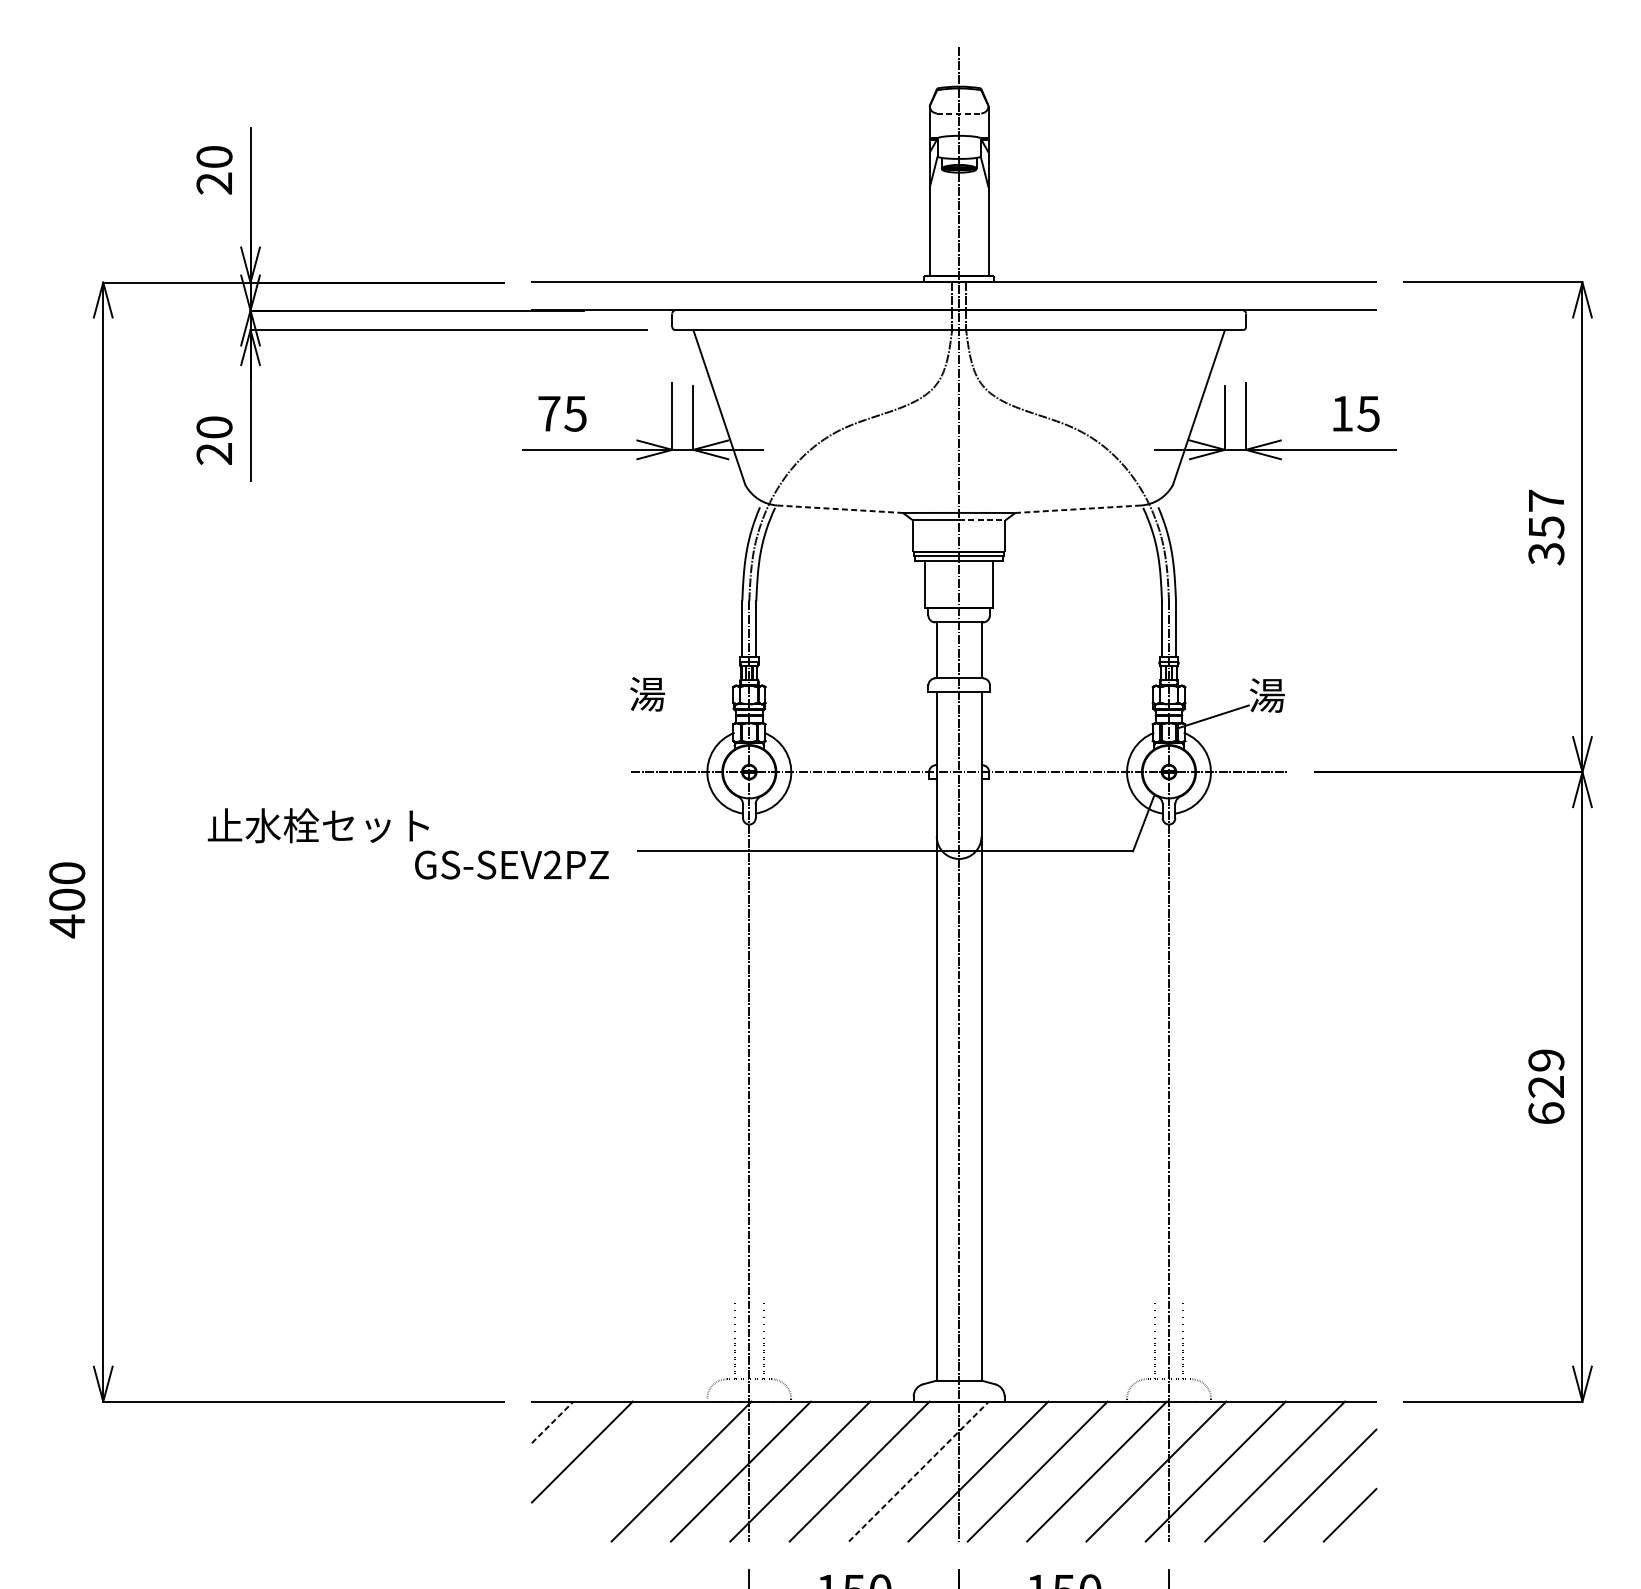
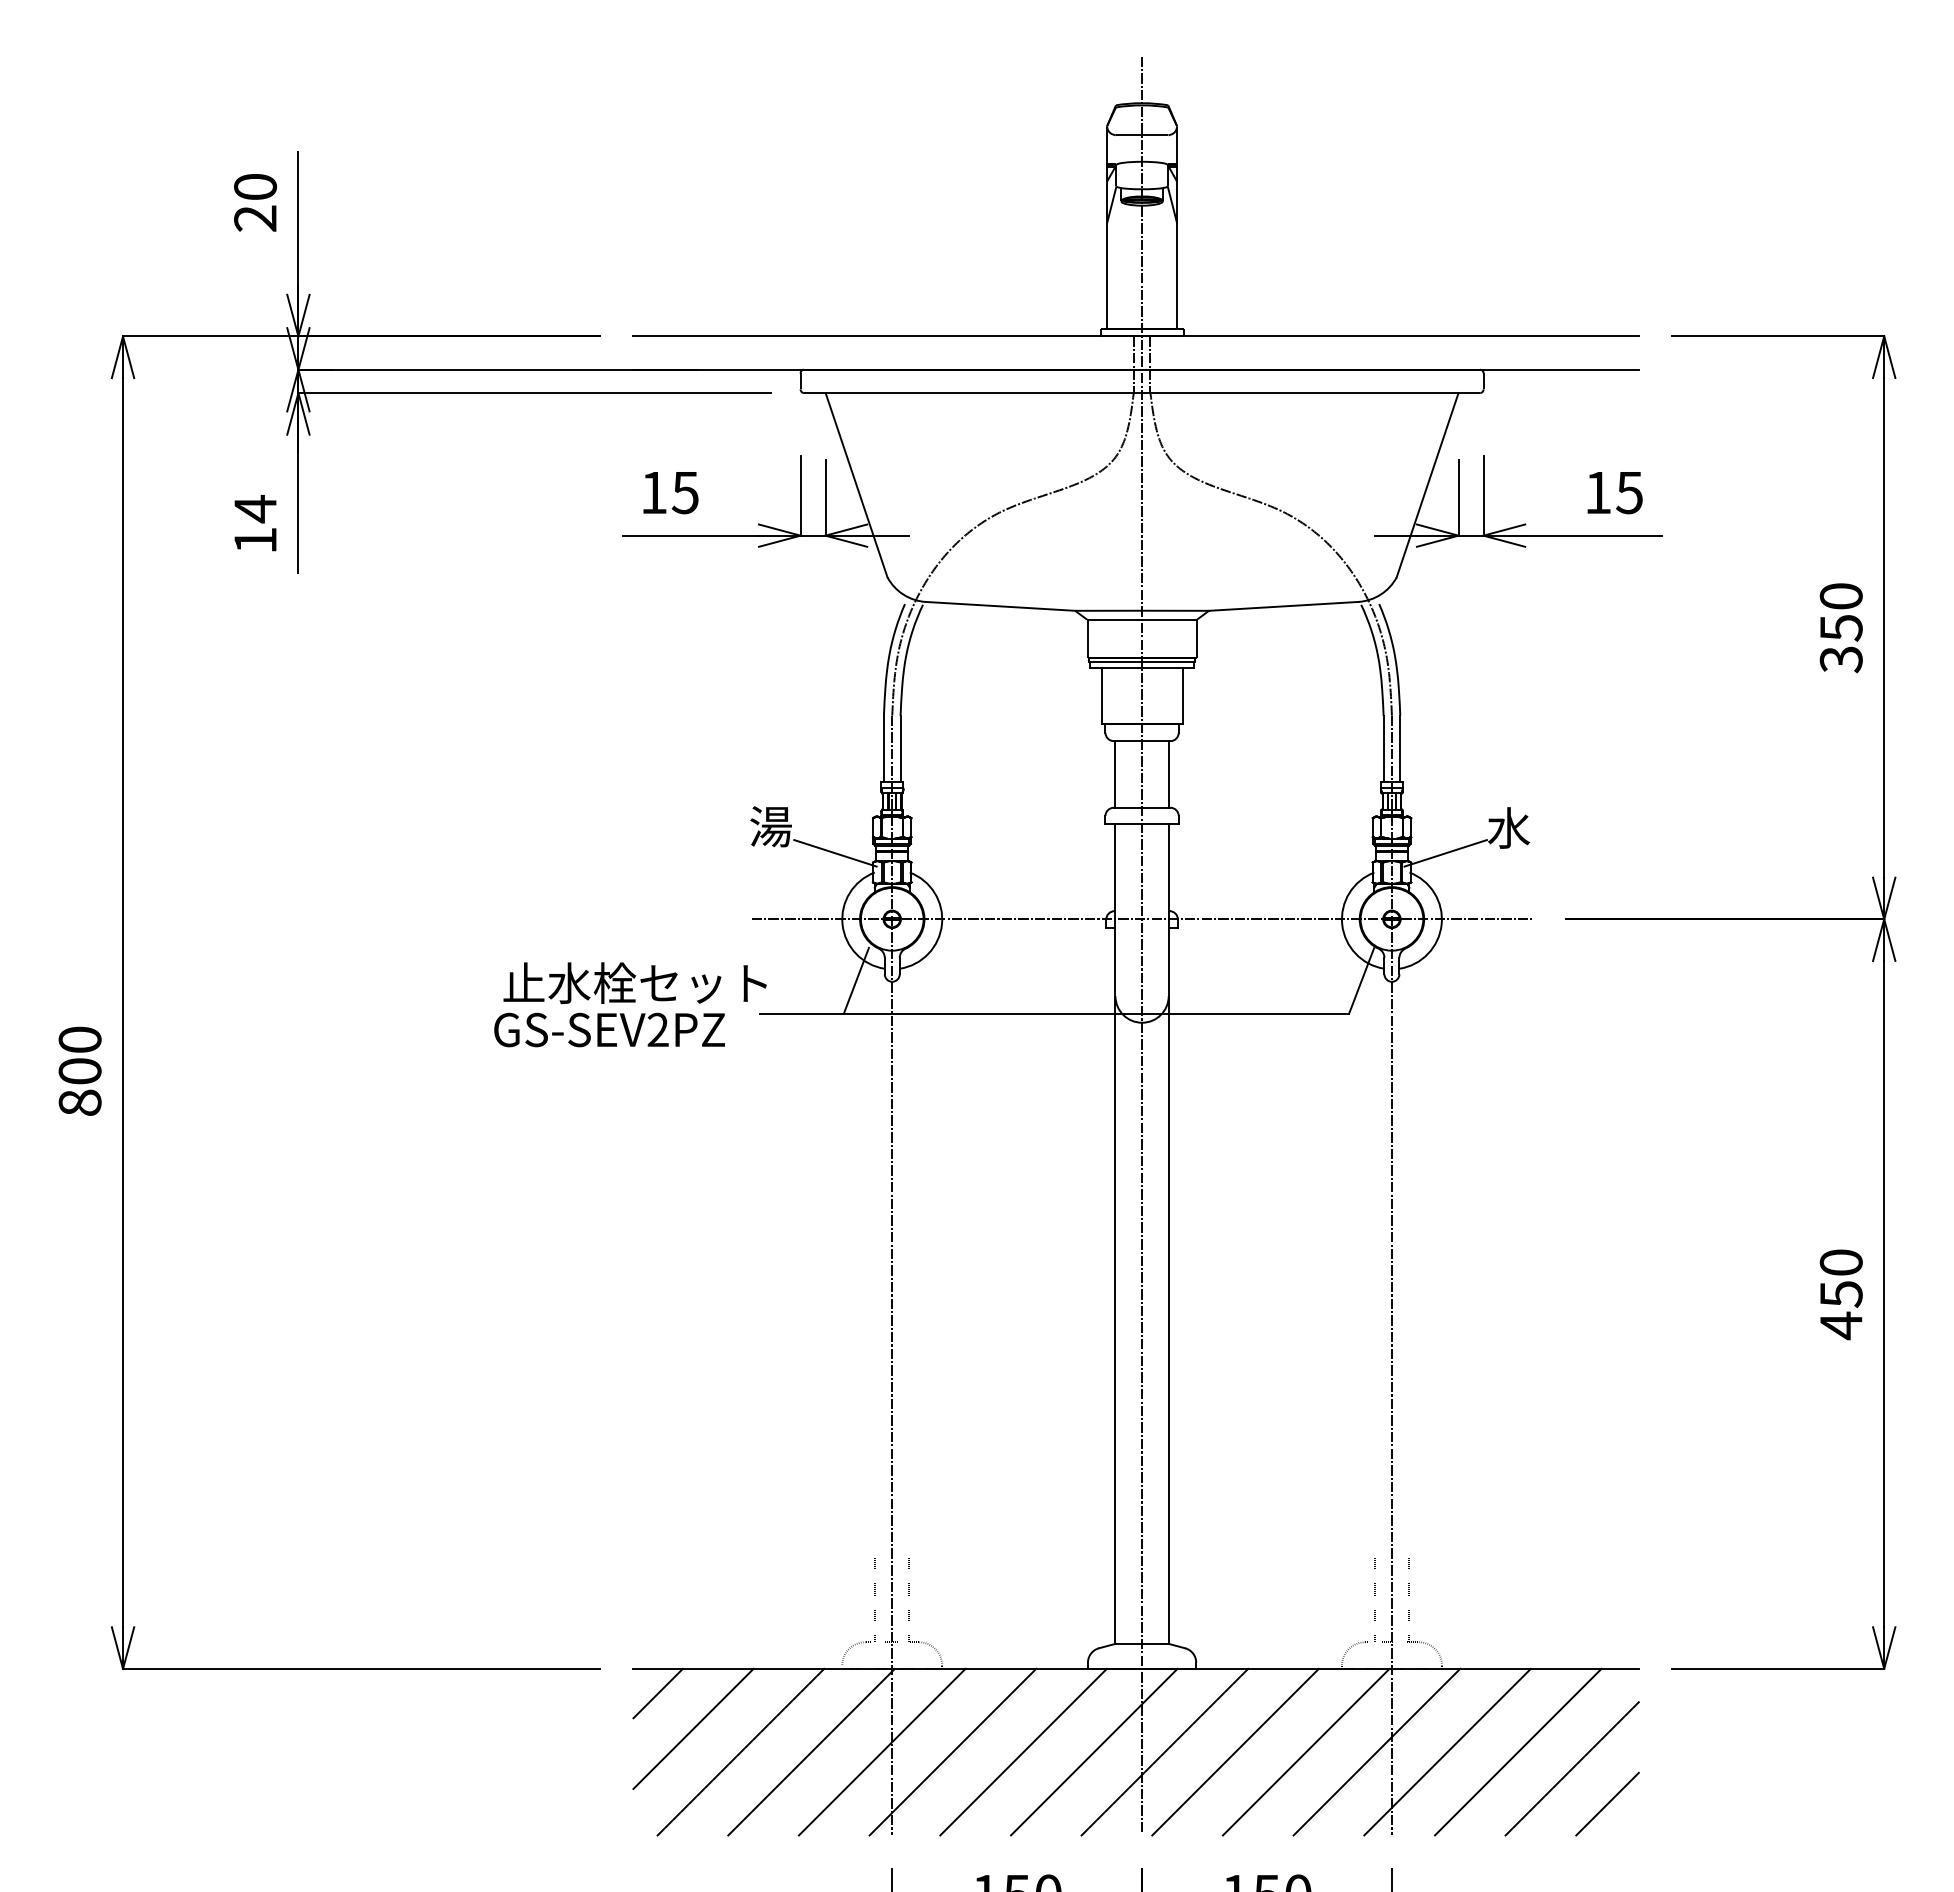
line: (959, 113) -> (1142, 135), dashed -> solid
text: (549, 413) -> (654, 492), 75 -> 15
text: (214, 440) -> (255, 524), 20 -> 14
text: (1545, 500) -> (1840, 596), 357 -> 350
line: (840, 509) -> (1000, 606), dashed -> solid
line: (1077, 509) -> (1283, 606), dashed -> solid
line: (983, 520) -> (1170, 619), dashed -> solid
text: (1266, 694) -> (1508, 827), 湯 -> 水
line: (701, 716) -> (835, 853), added
line: (718, 823) -> (855, 980), added
text: (317, 825) -> (634, 983), moved
text: (66, 925) -> (79, 1102), 400 -> 800
text: (1545, 1087) -> (1840, 1294), 629 -> 450
line: (552, 1422) -> (658, 1693), dashed -> solid
line: (621, 1471) -> (740, 1751), added
line: (919, 1471) -> (1094, 1752), dashed -> solid

